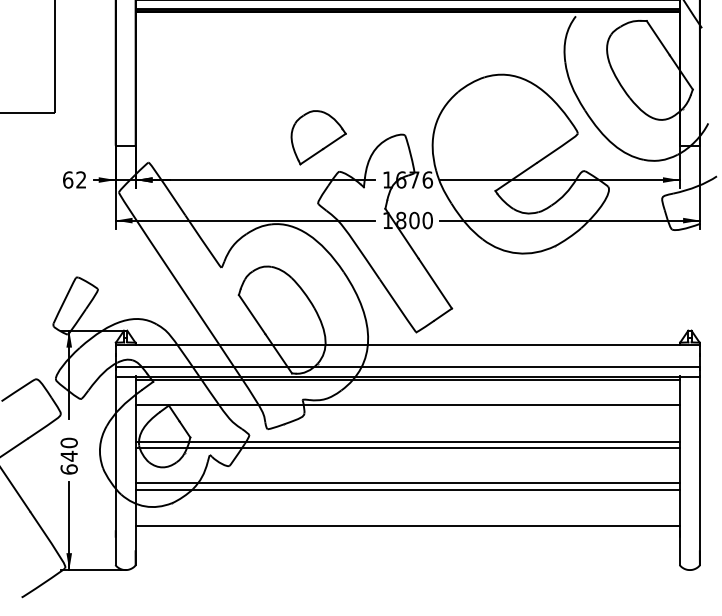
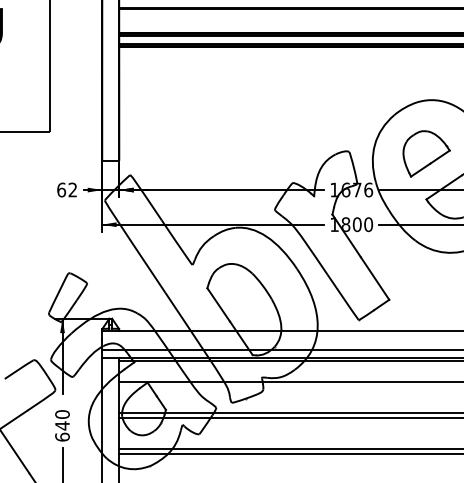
part: (318, 137) -> (426, 153), moved

